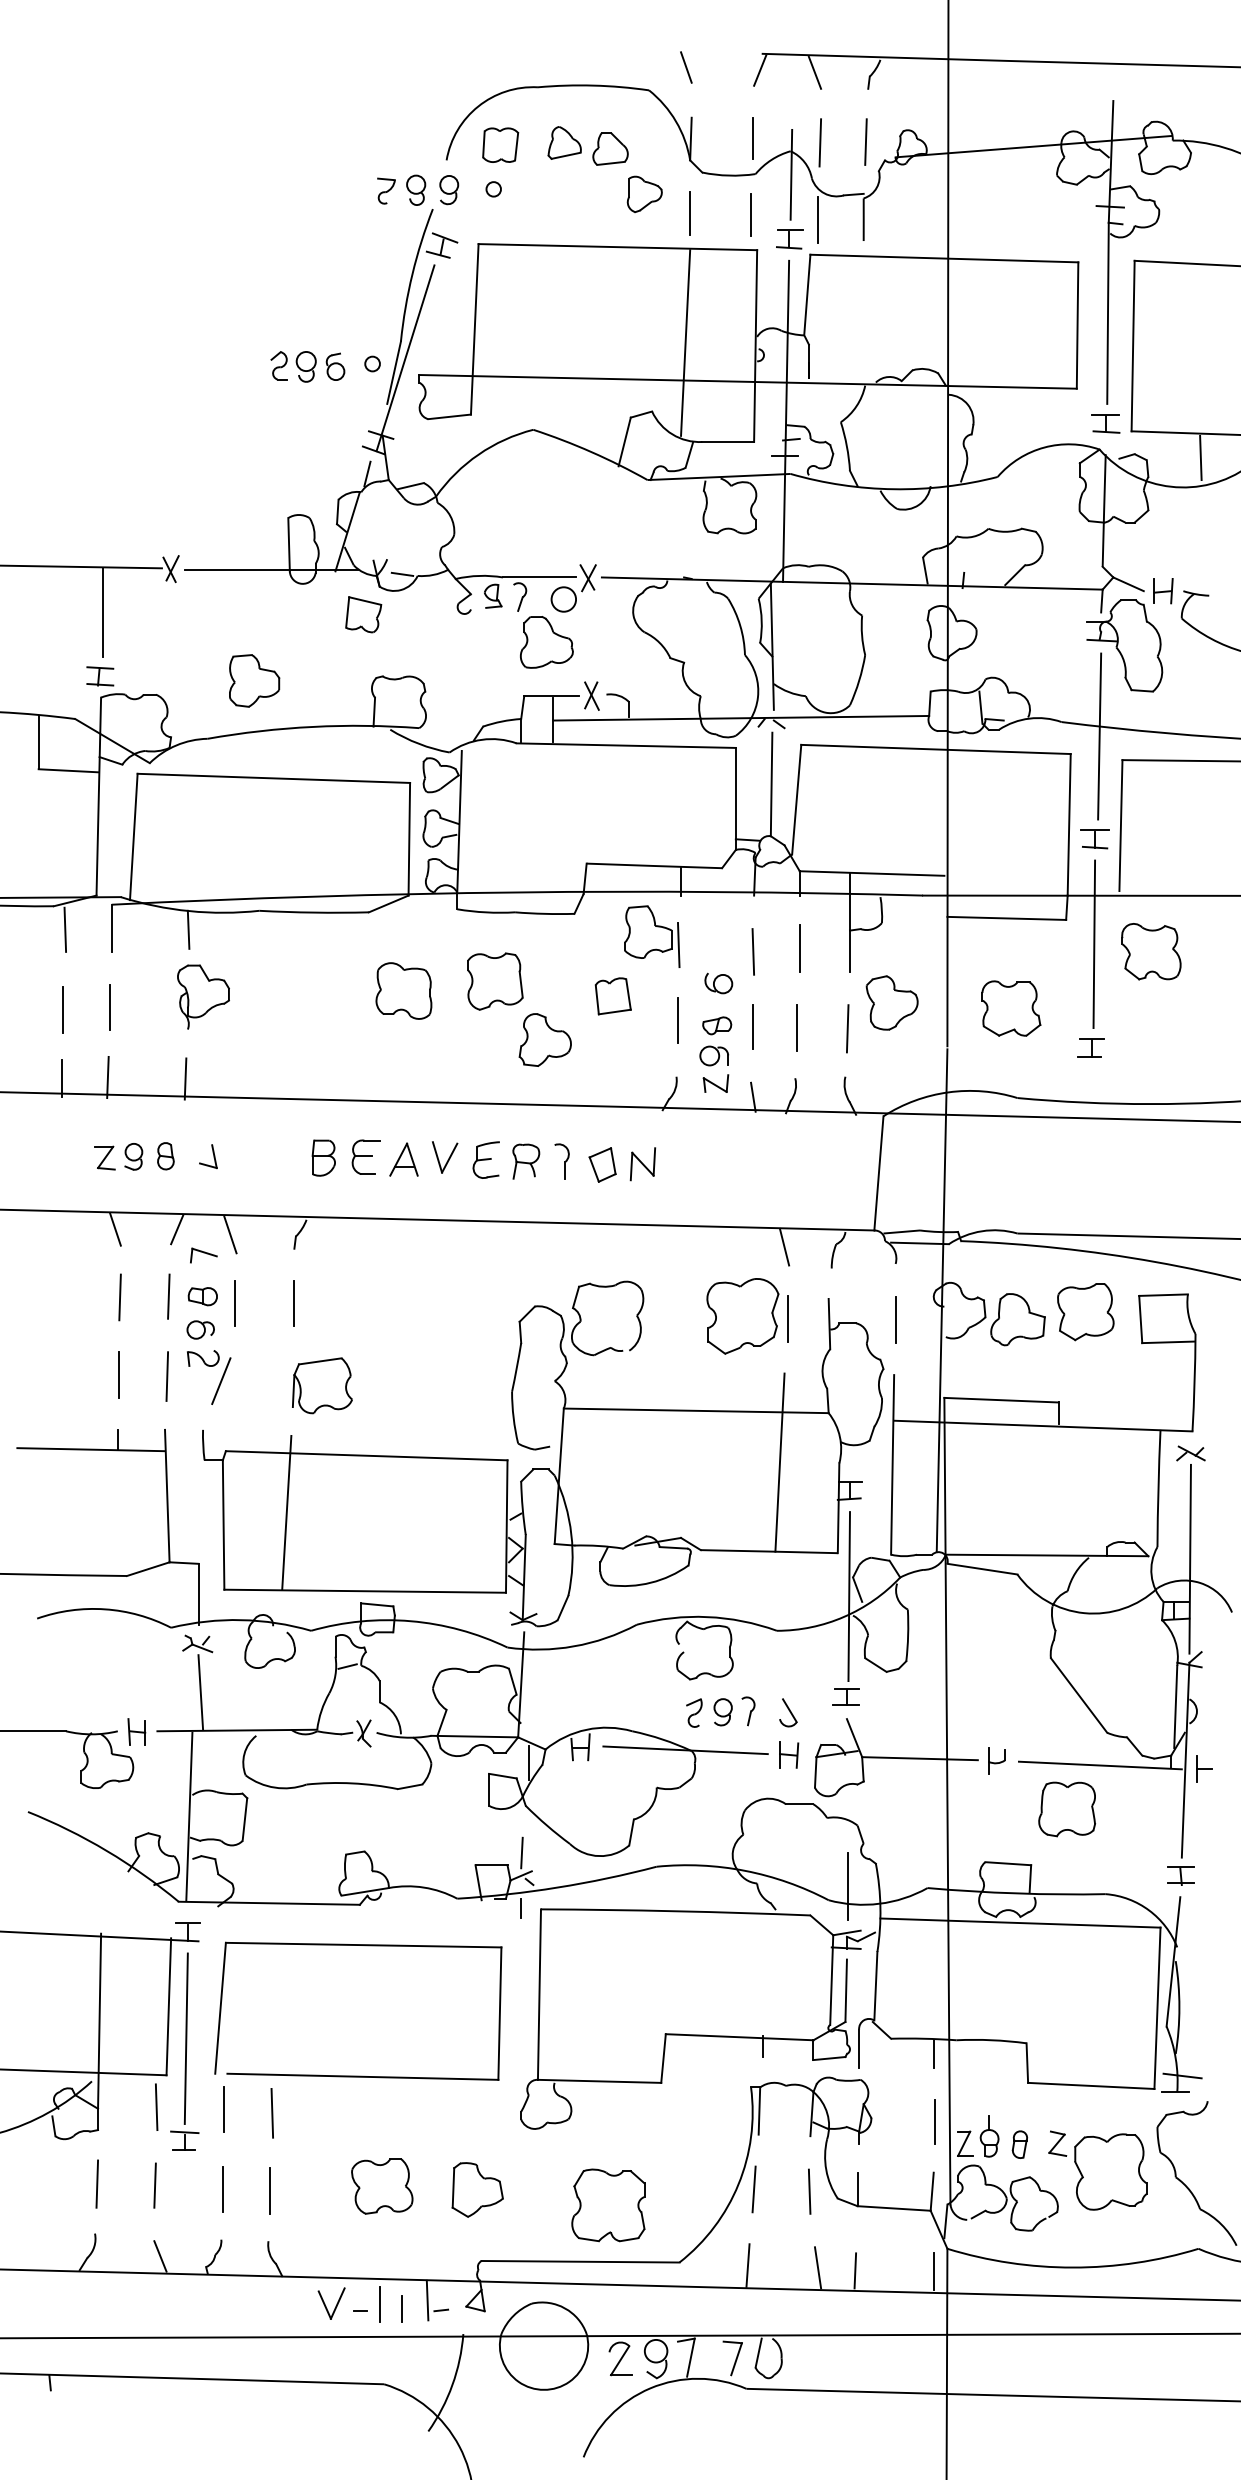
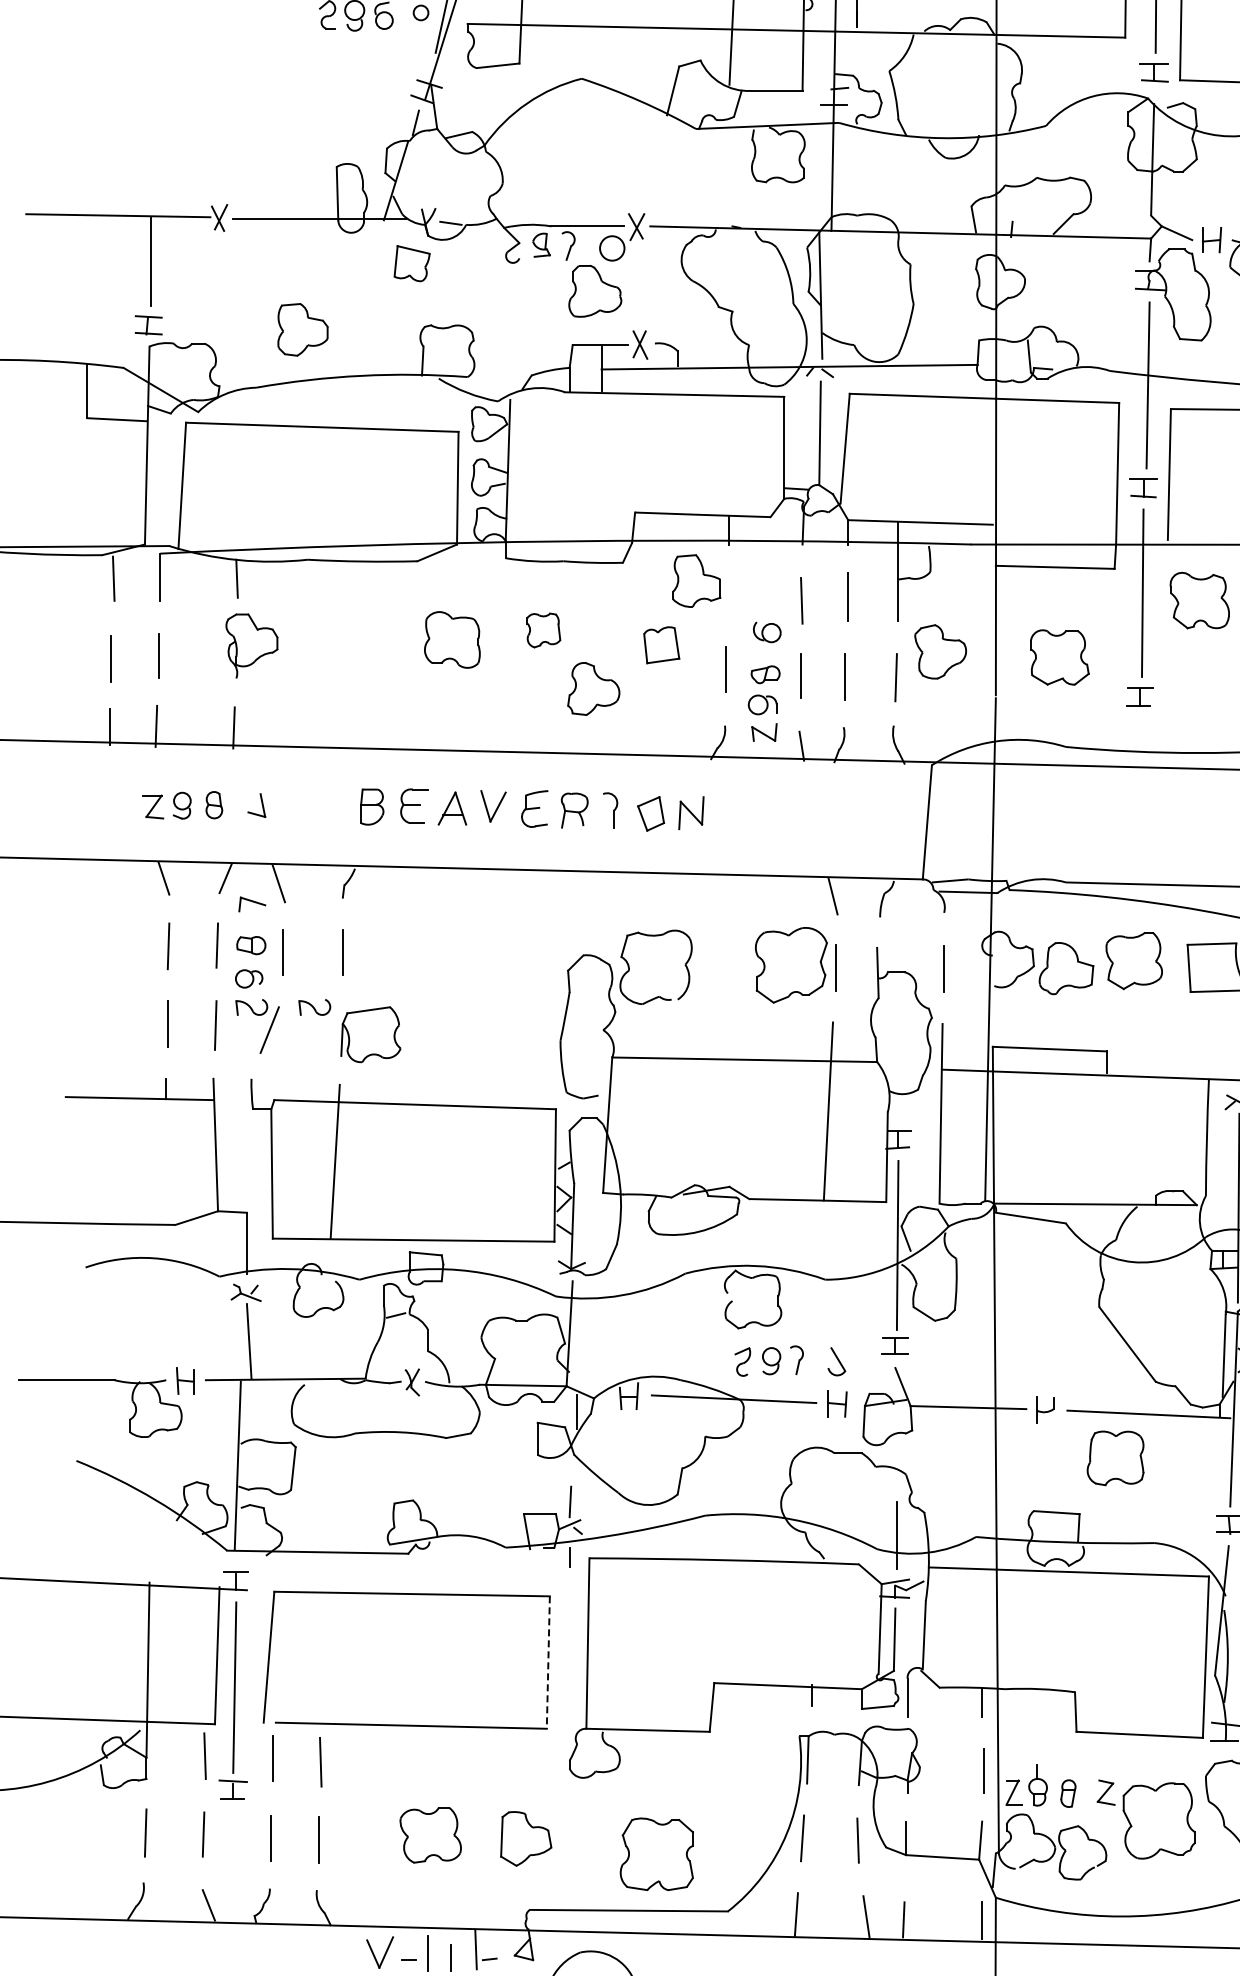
line: (678, 944) -> (726, 593), removed
part: (495, 981) -> (543, 630), size x0.6
part: (266, 1358) -> (314, 1007), added
line: (499, 2014) -> (547, 1663), solid -> dashed

